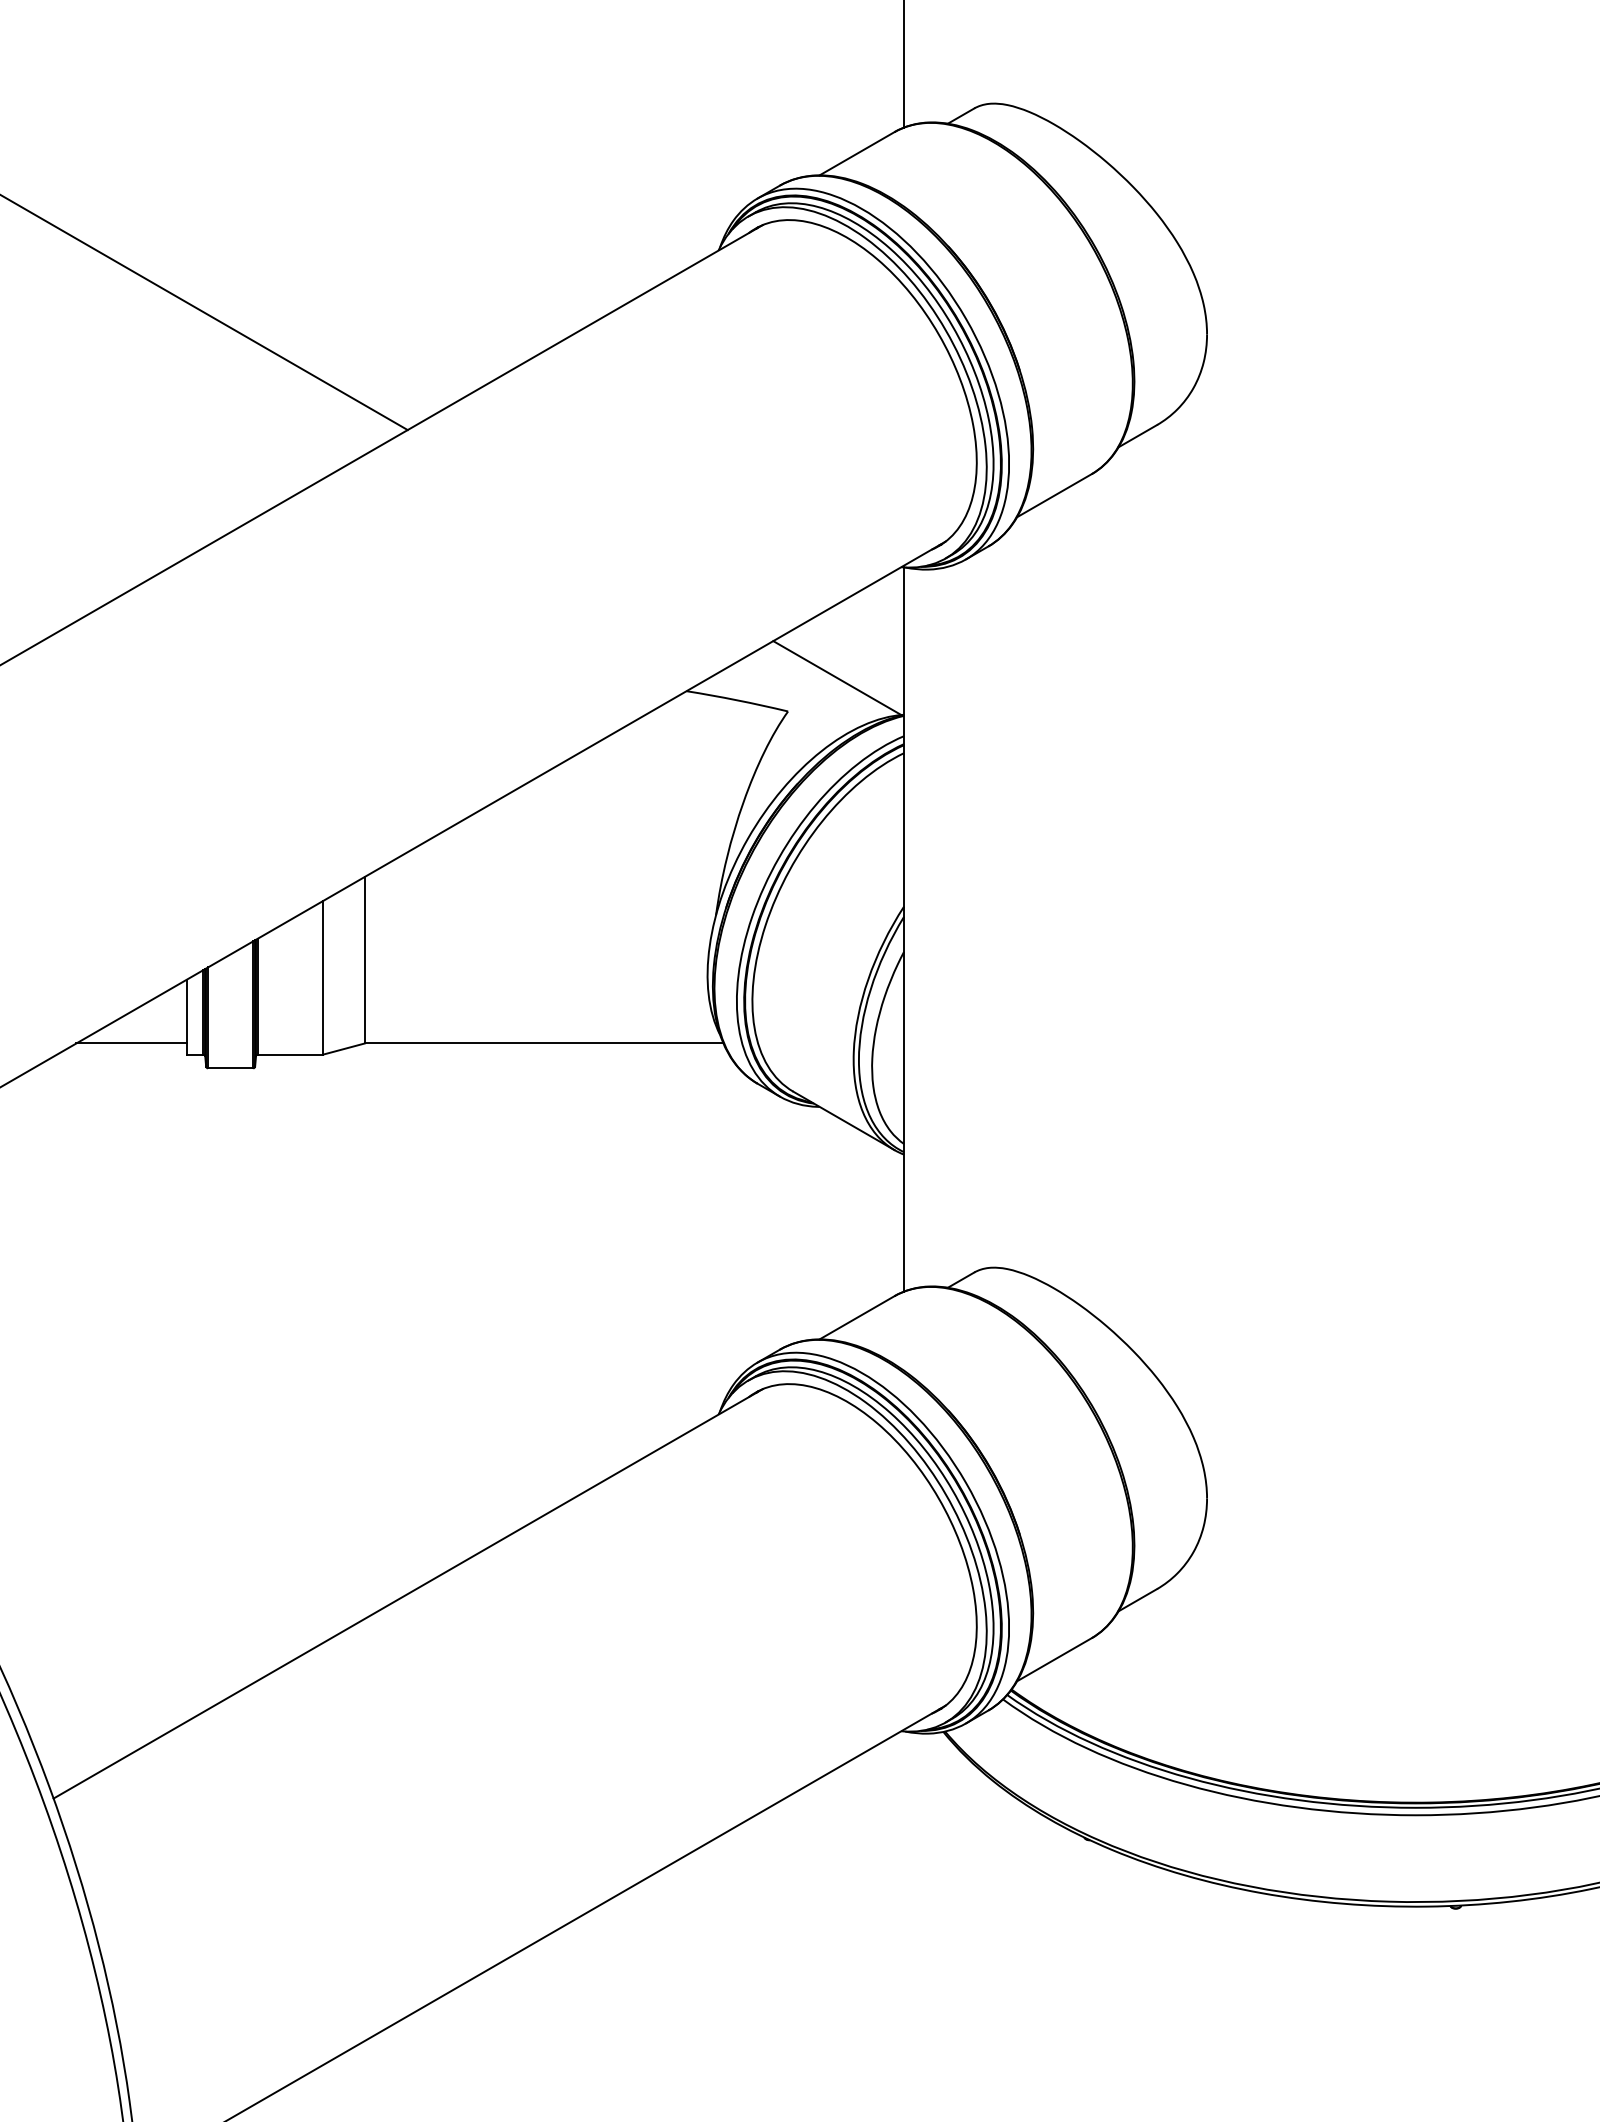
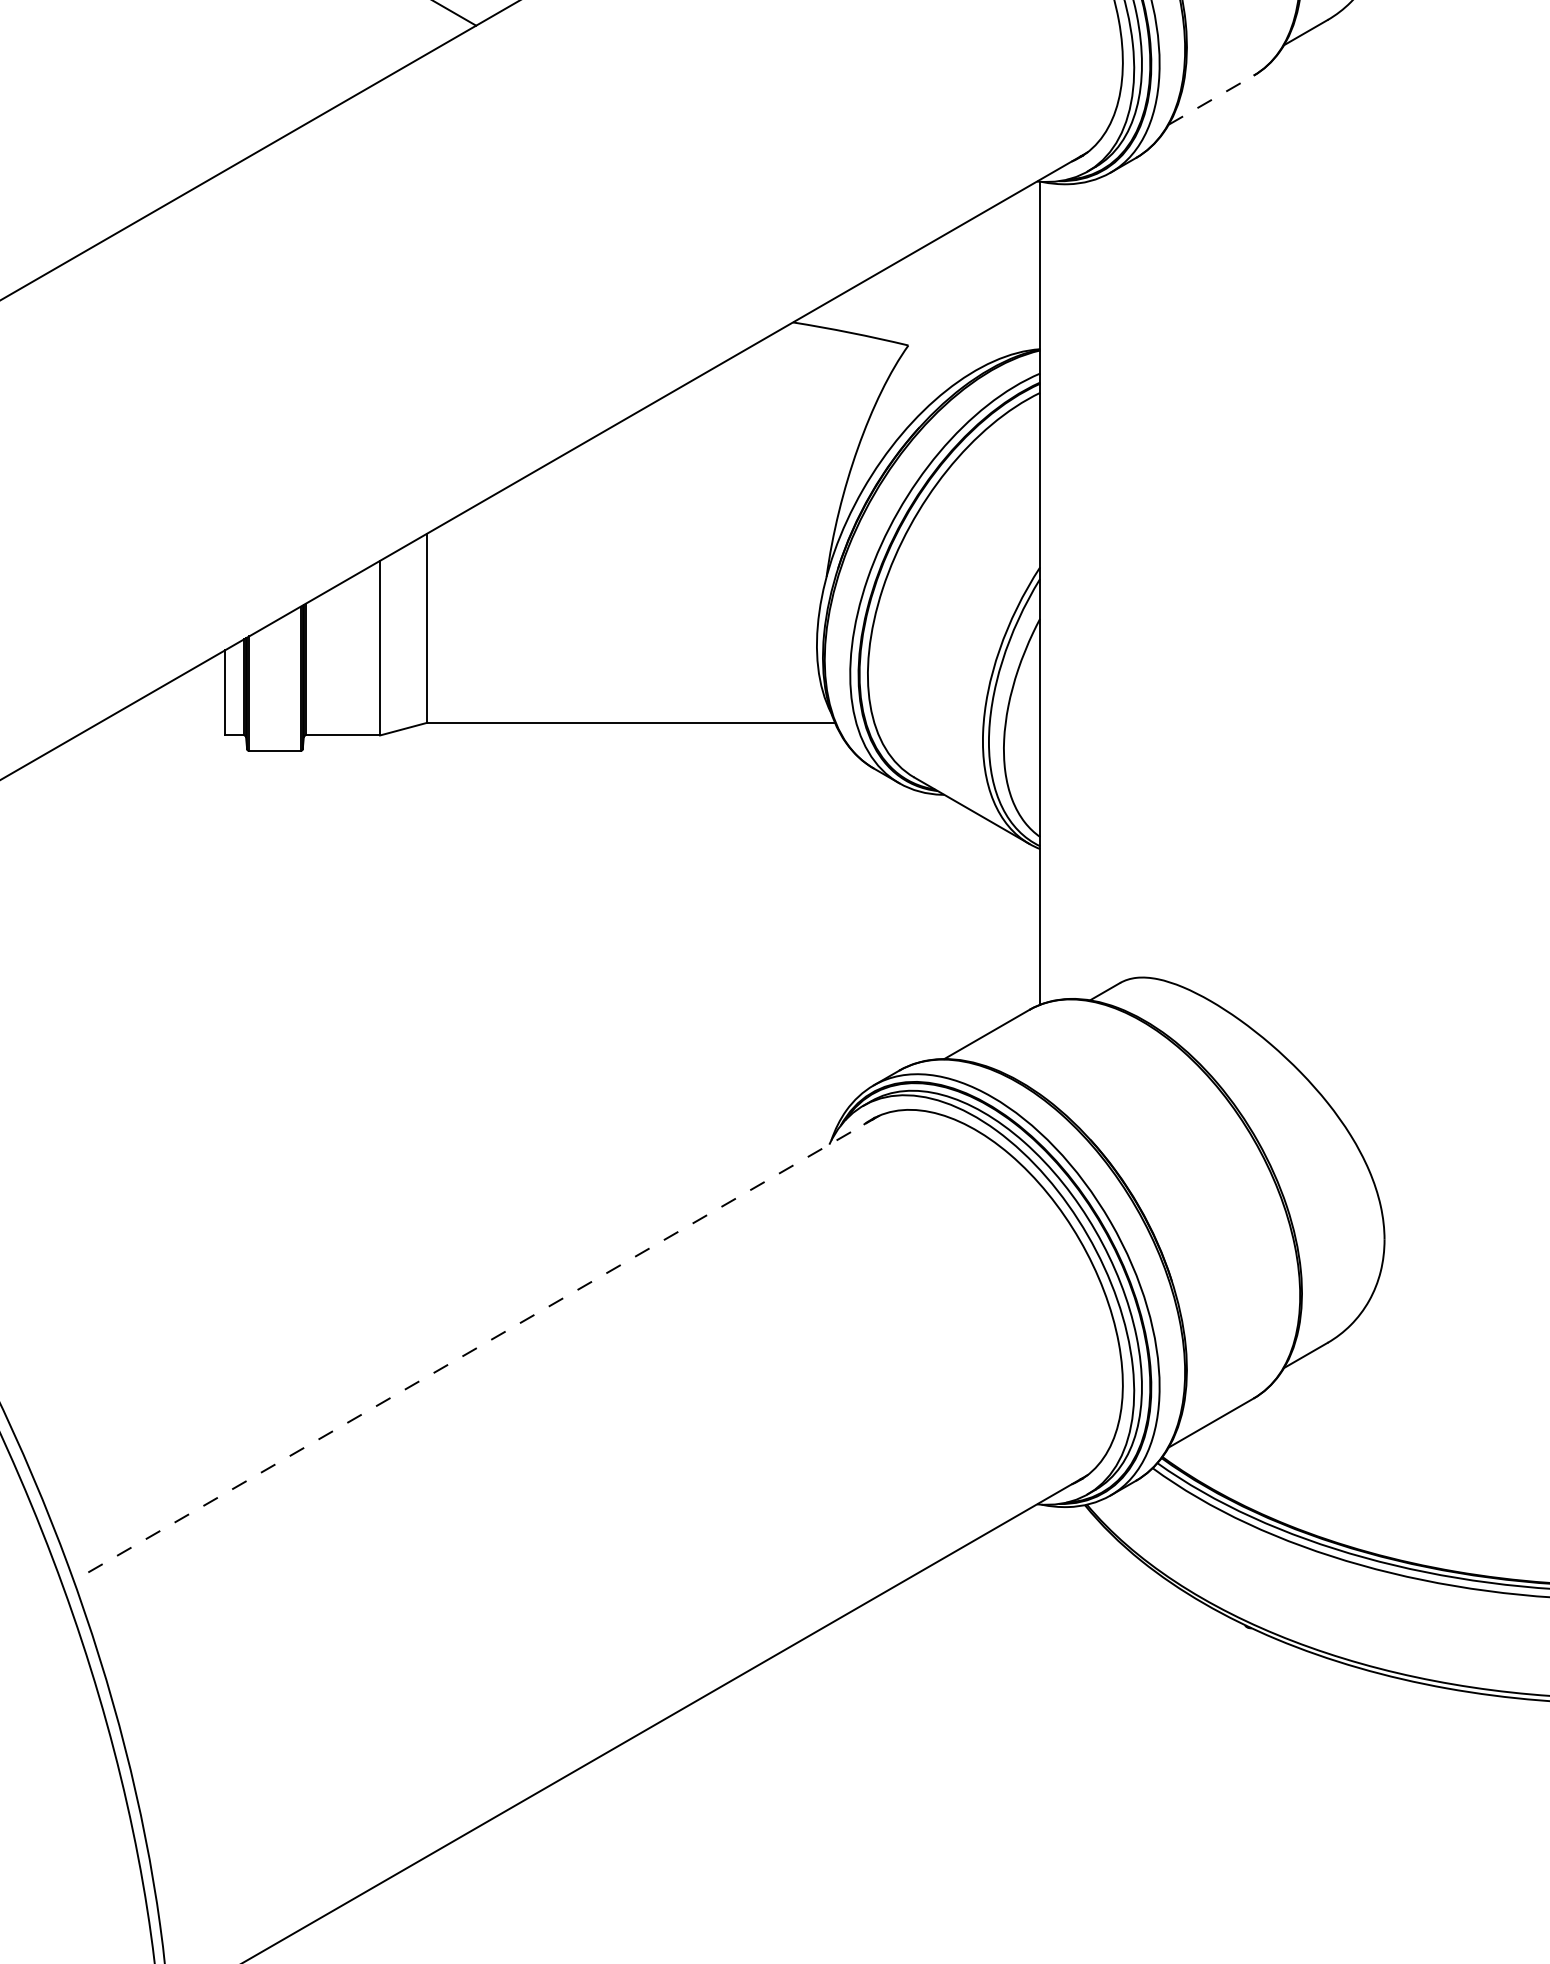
line: (1054, 495) -> (1211, 100), solid -> dashed
line: (837, 678) -> (964, 308), removed
line: (131, 1043) -> (162, 722), removed
line: (407, 1594) -> (475, 1348), solid -> dashed

